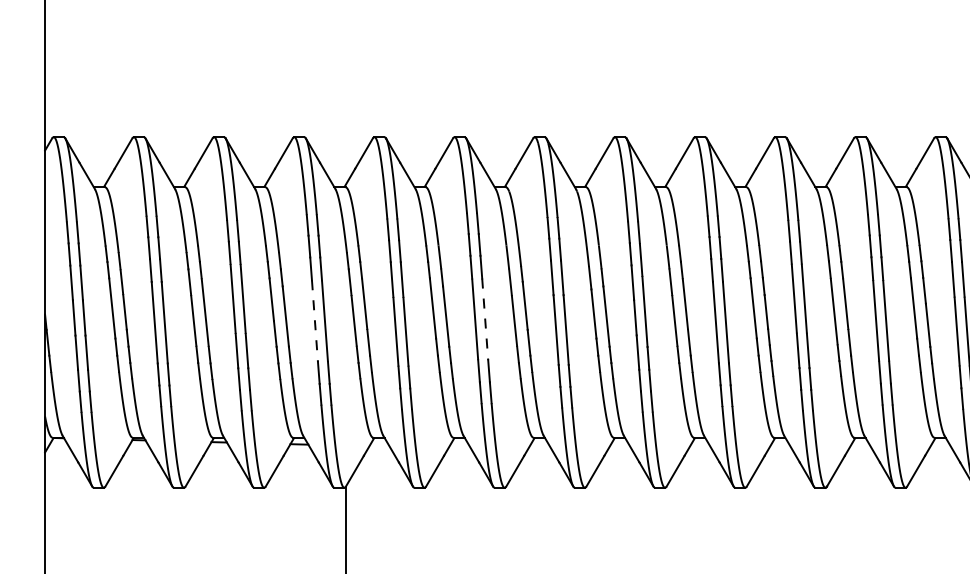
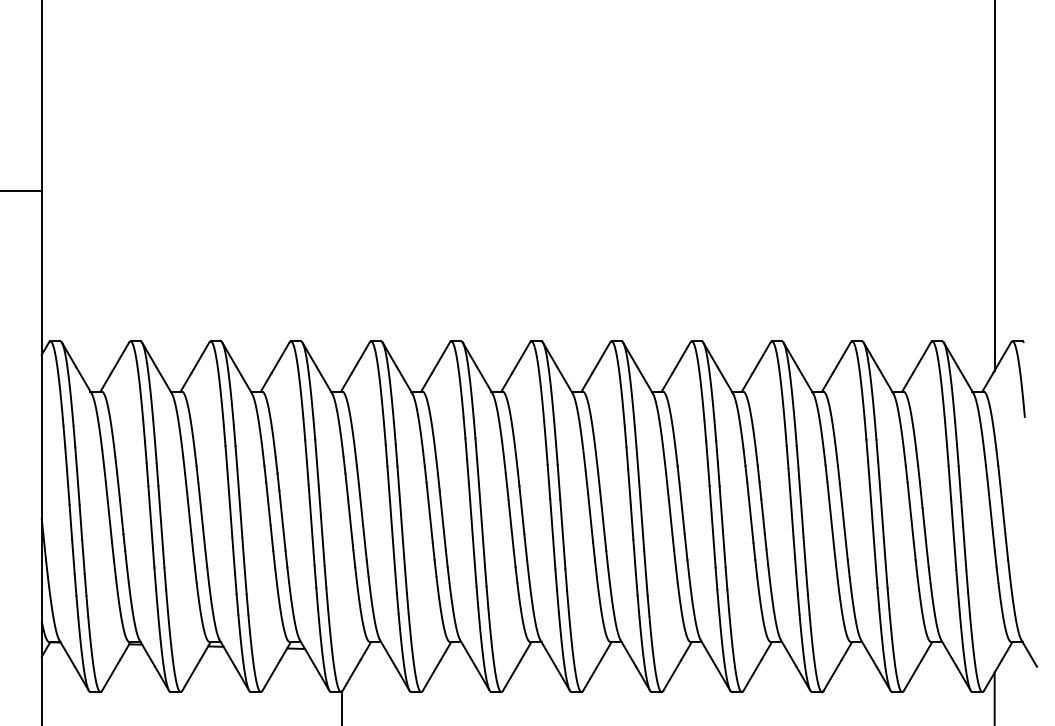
line: (484, 318) -> (481, 522), dashed -> solid
line: (314, 320) -> (311, 524), dashed -> solid

